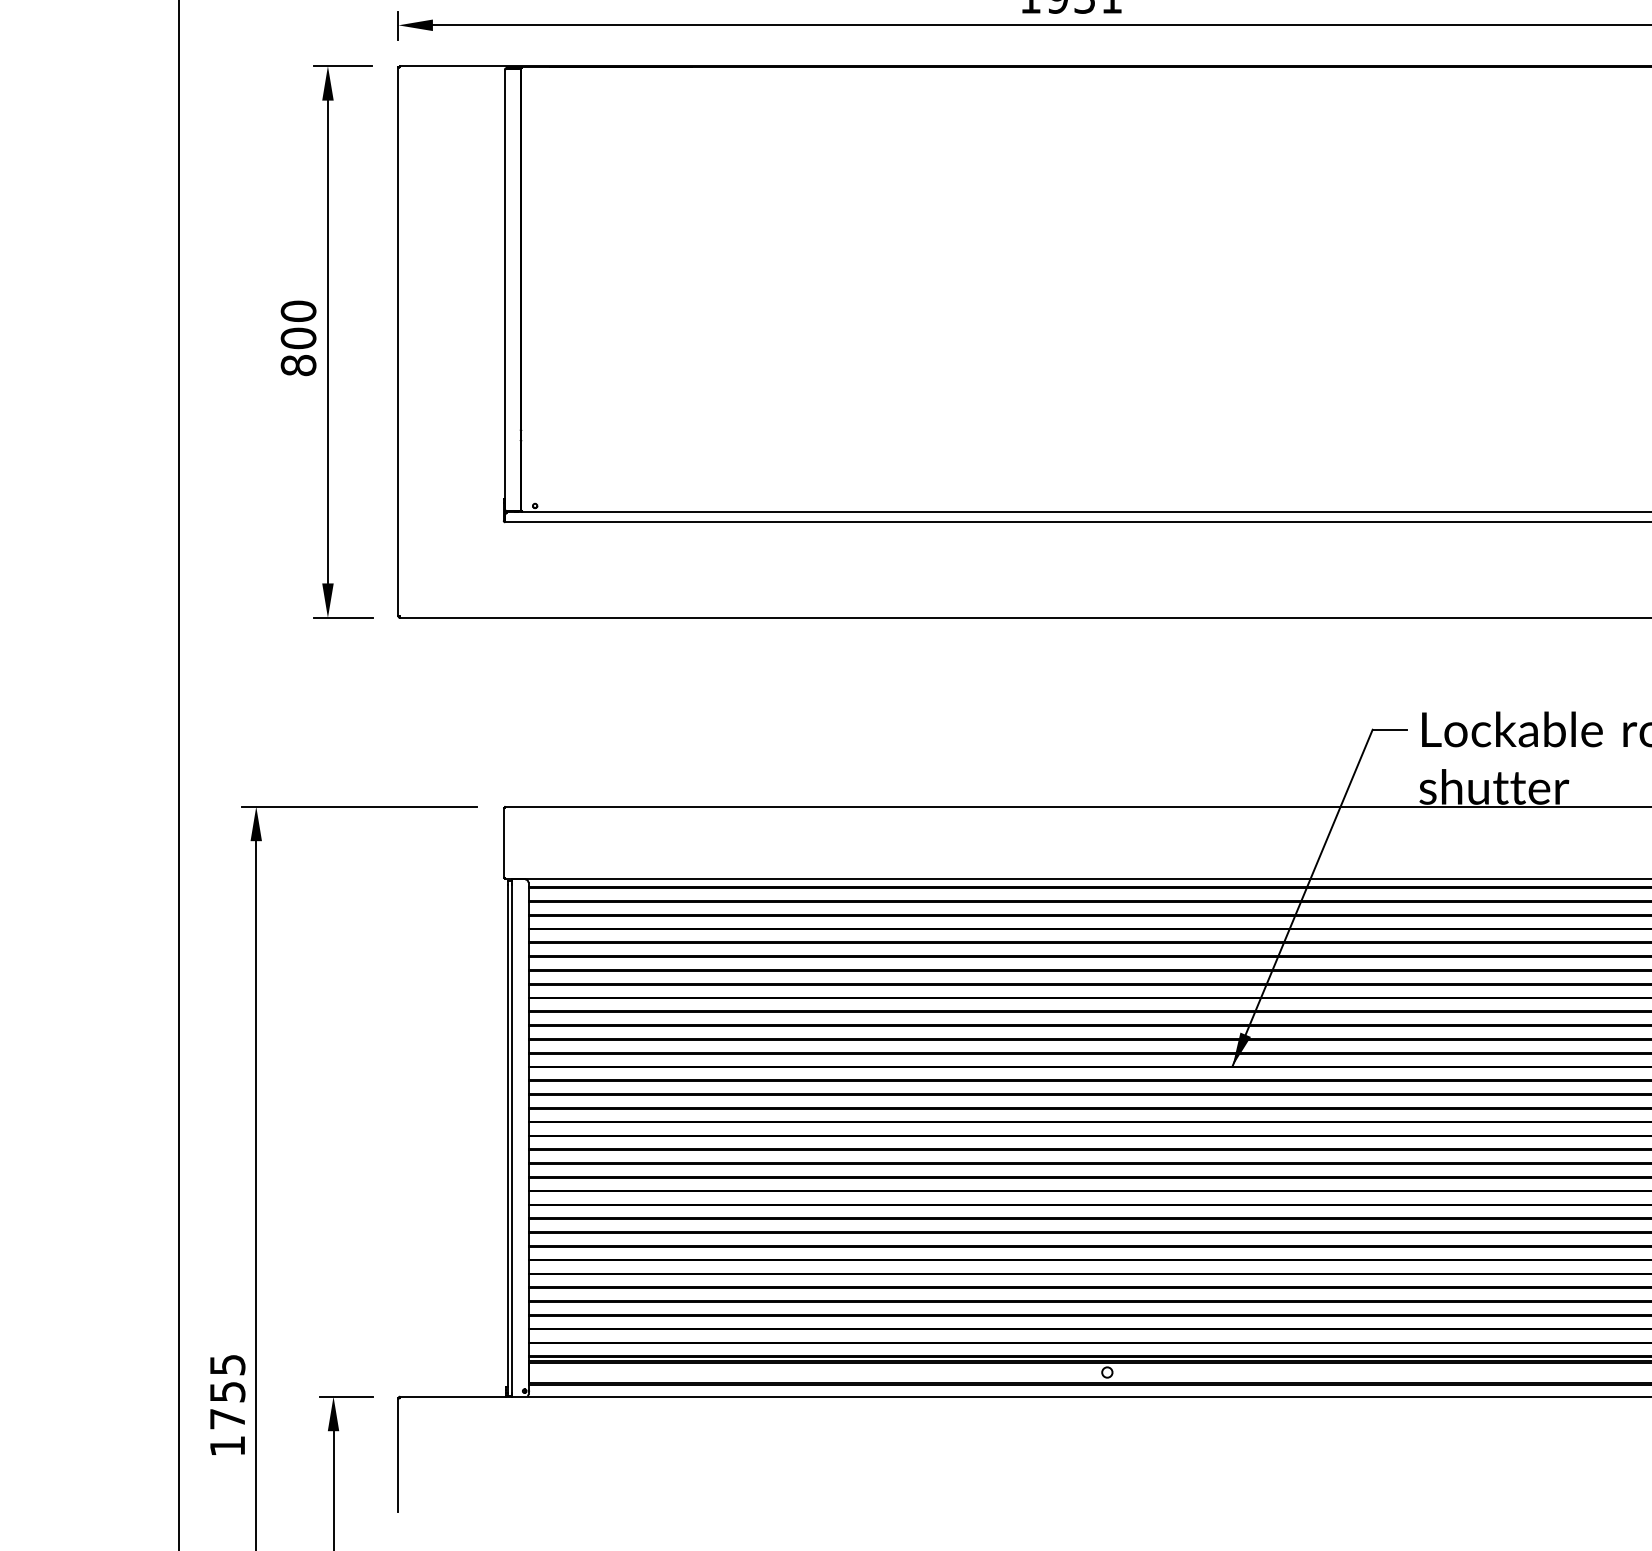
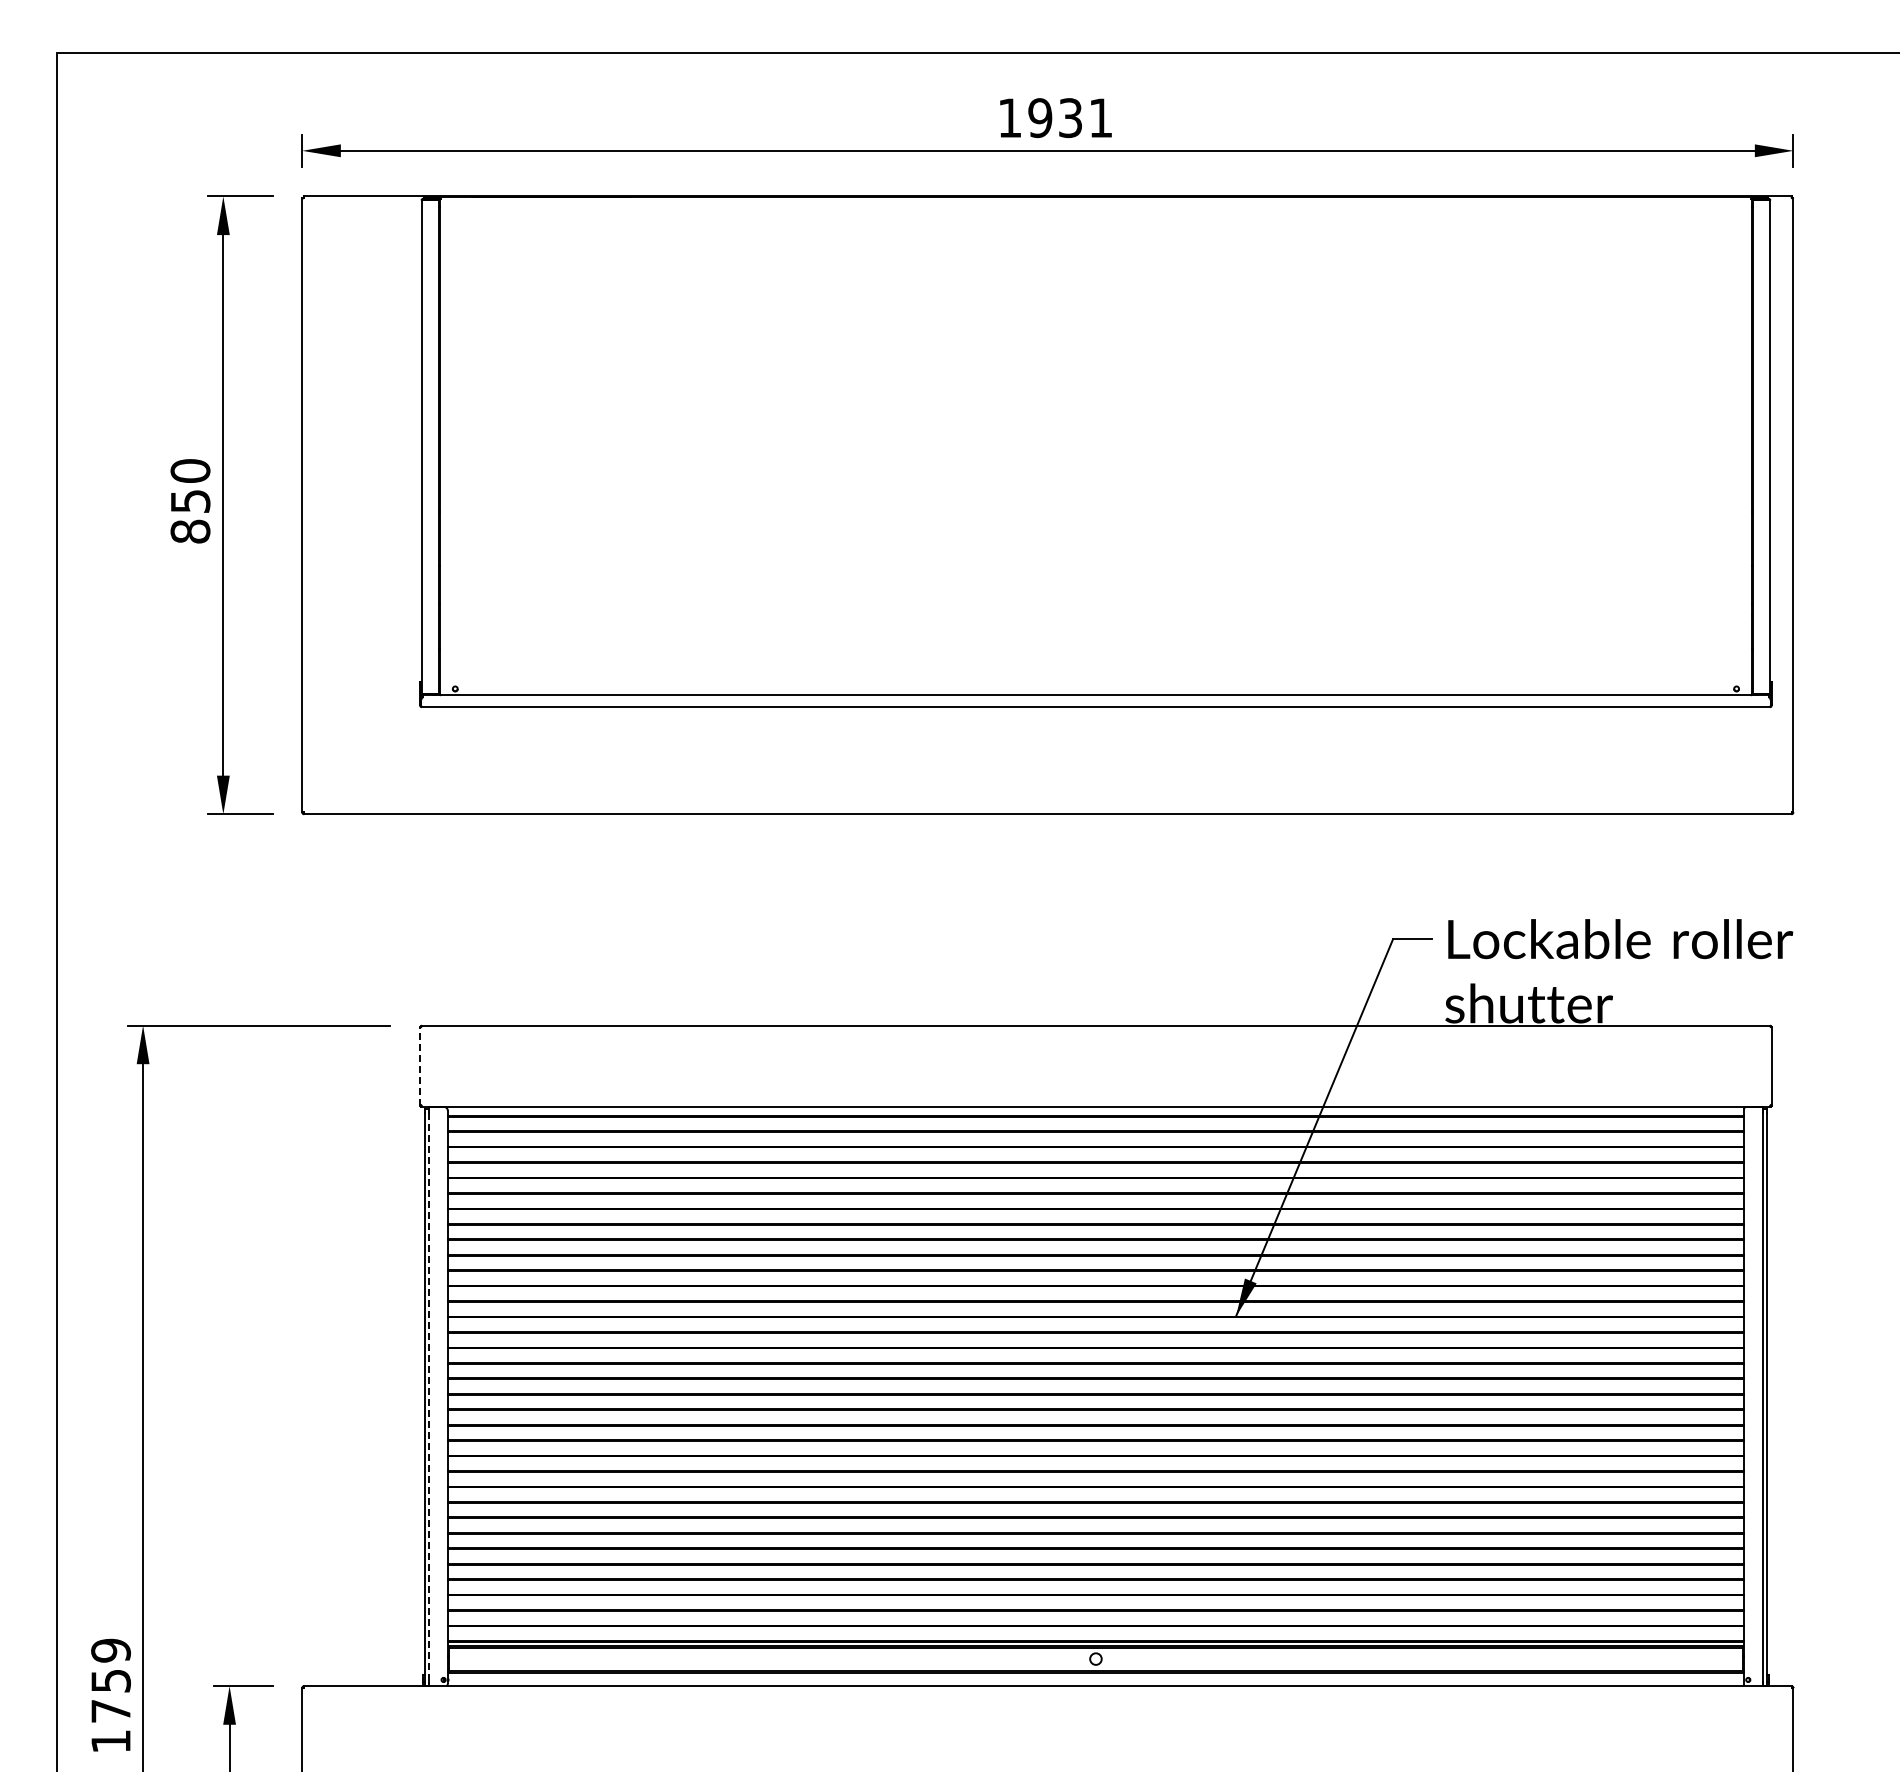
text: (298, 338) -> (190, 501), 800 -> 850
line: (504, 843) -> (420, 1066), solid -> dashed
line: (512, 1138) -> (429, 1397), solid -> dashed
text: (227, 1364) -> (110, 1650), 1755 -> 1759

